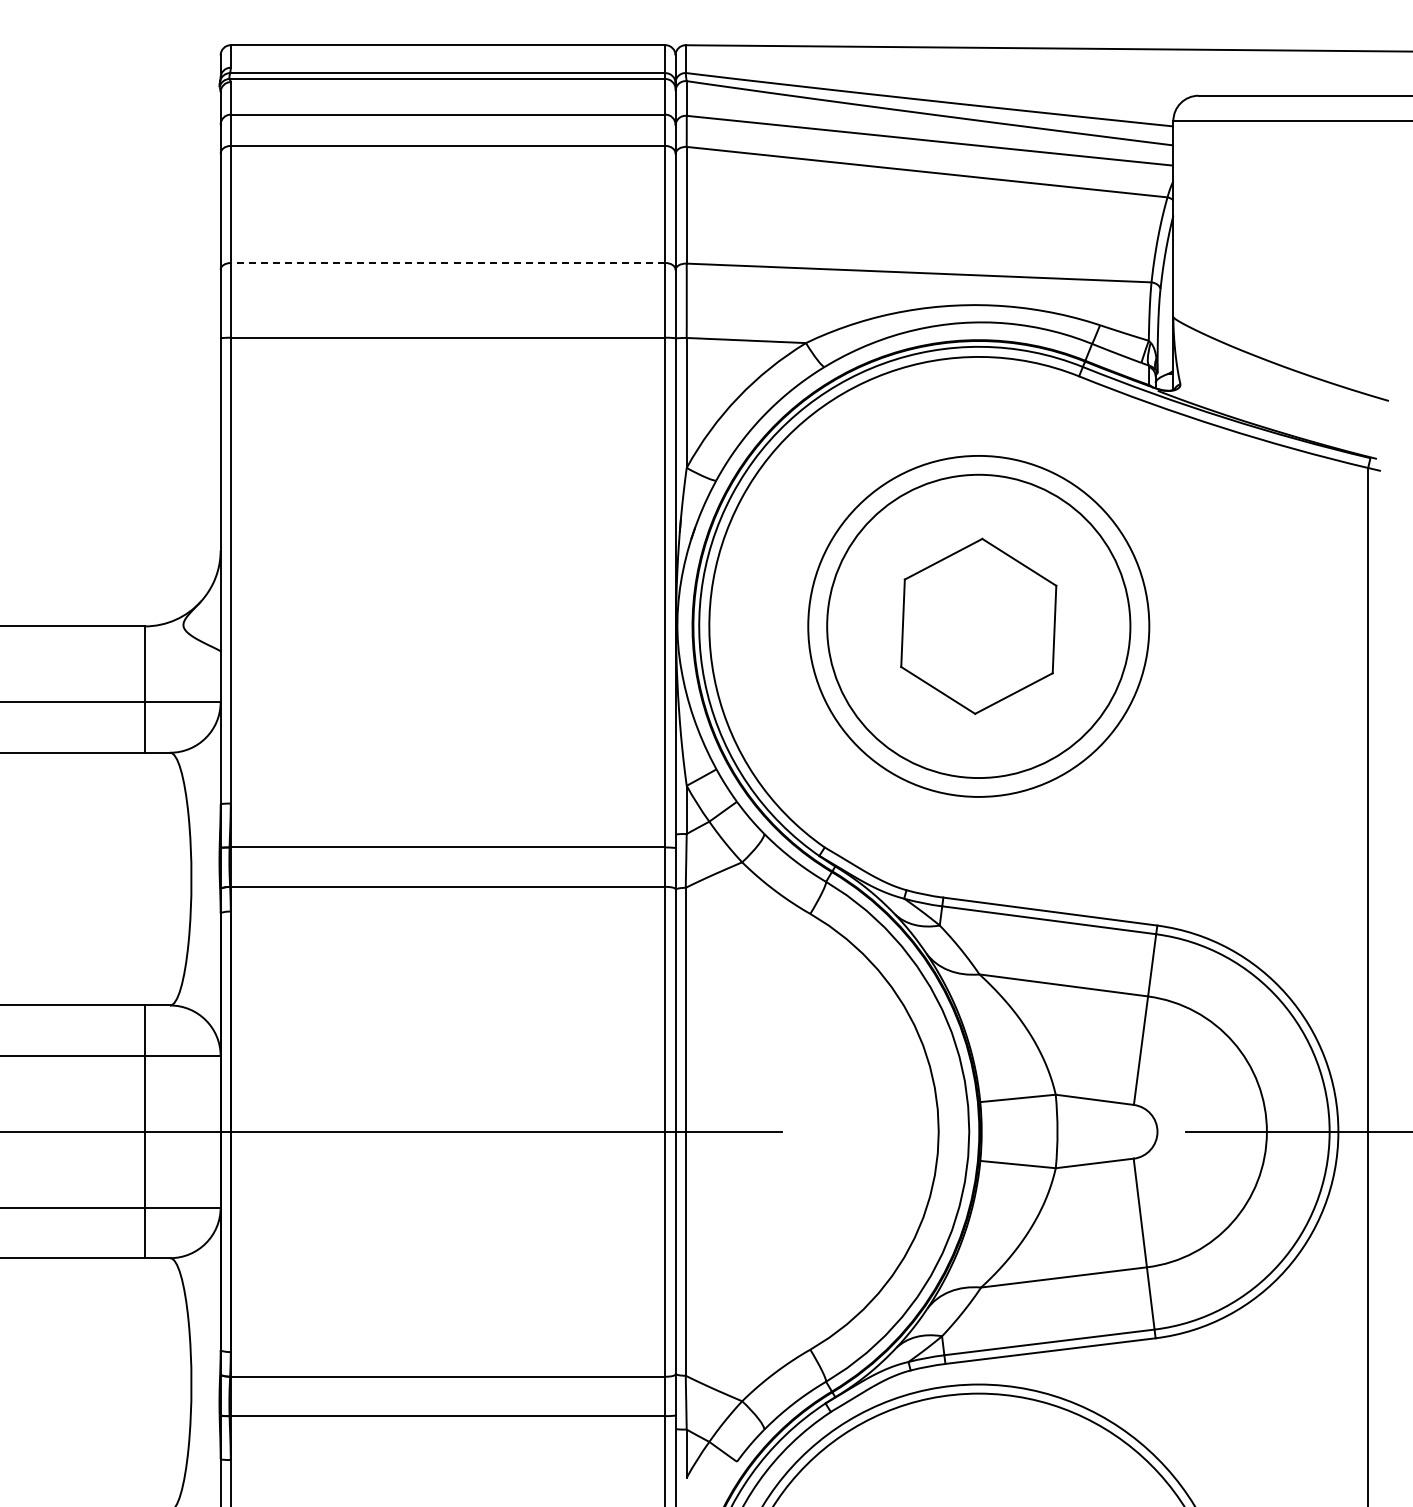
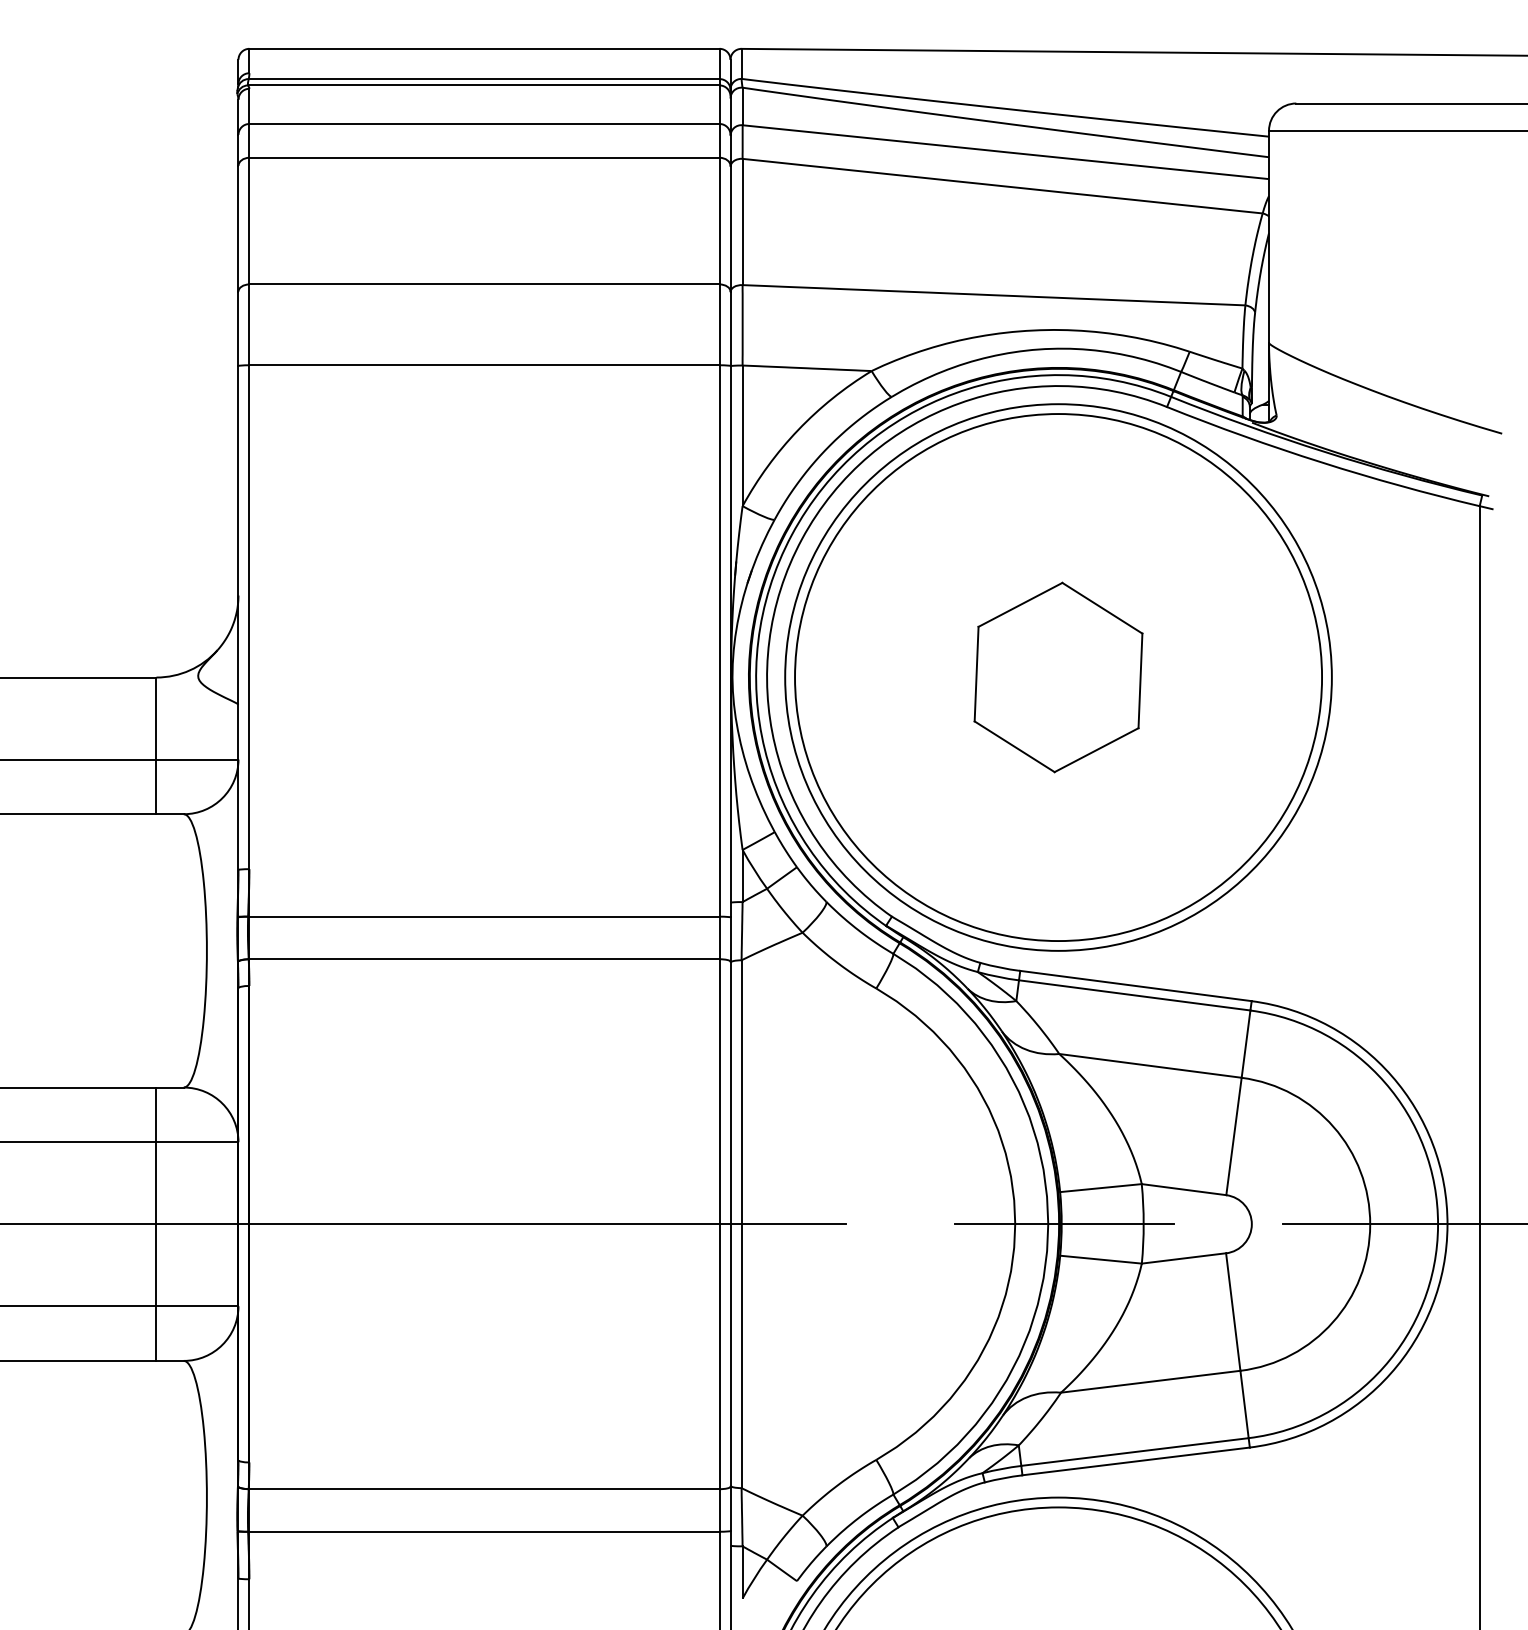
line: (447, 262) -> (483, 283), dashed -> solid
circle: (978, 626) -> (1058, 677), size x1.43
circle: (978, 626) -> (1058, 677), size x1.67
line: (984, 1131) -> (1064, 1223), added

